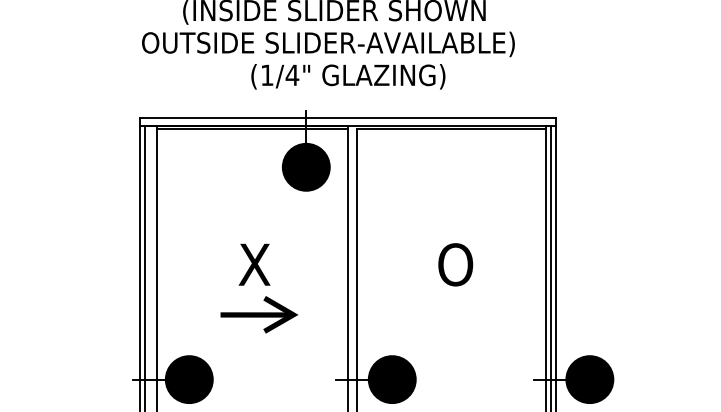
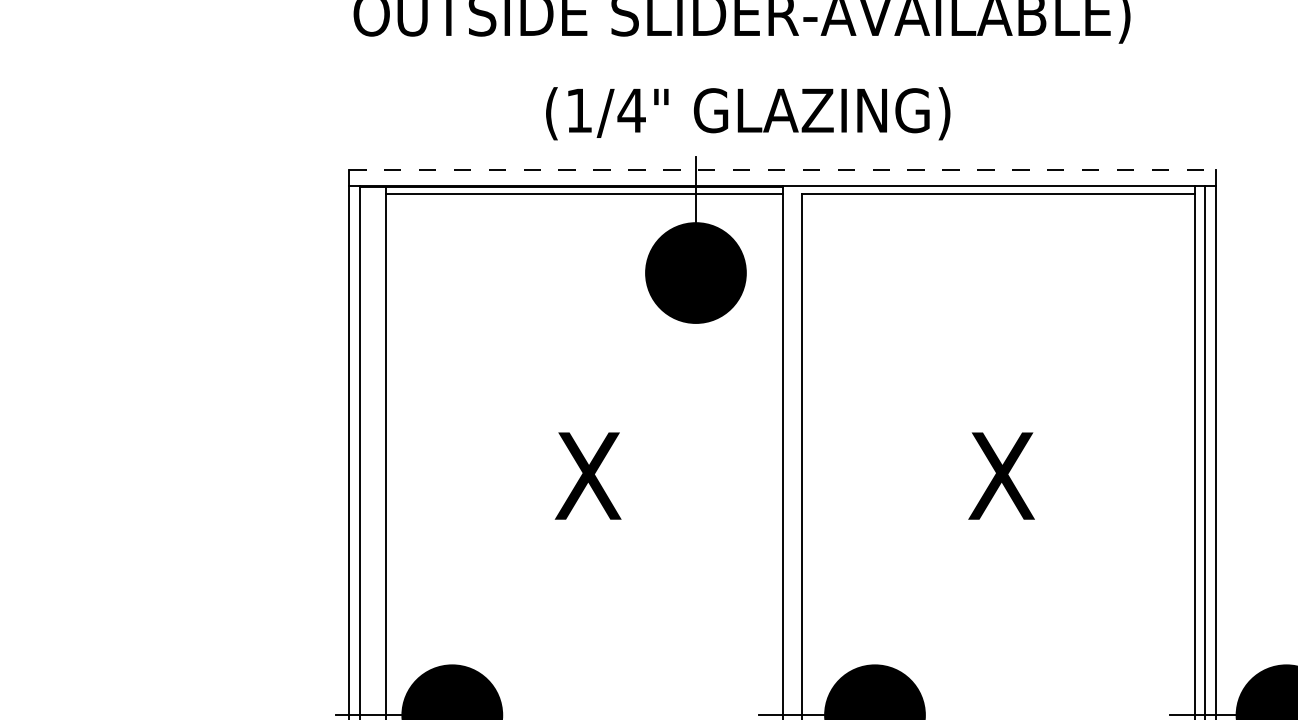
text: (348, 76) -> (748, 113), moved
line: (348, 117) -> (783, 169), solid -> dashed
text: (455, 264) -> (1006, 475), O -> X
part: (259, 314) -> (598, 579), removed

